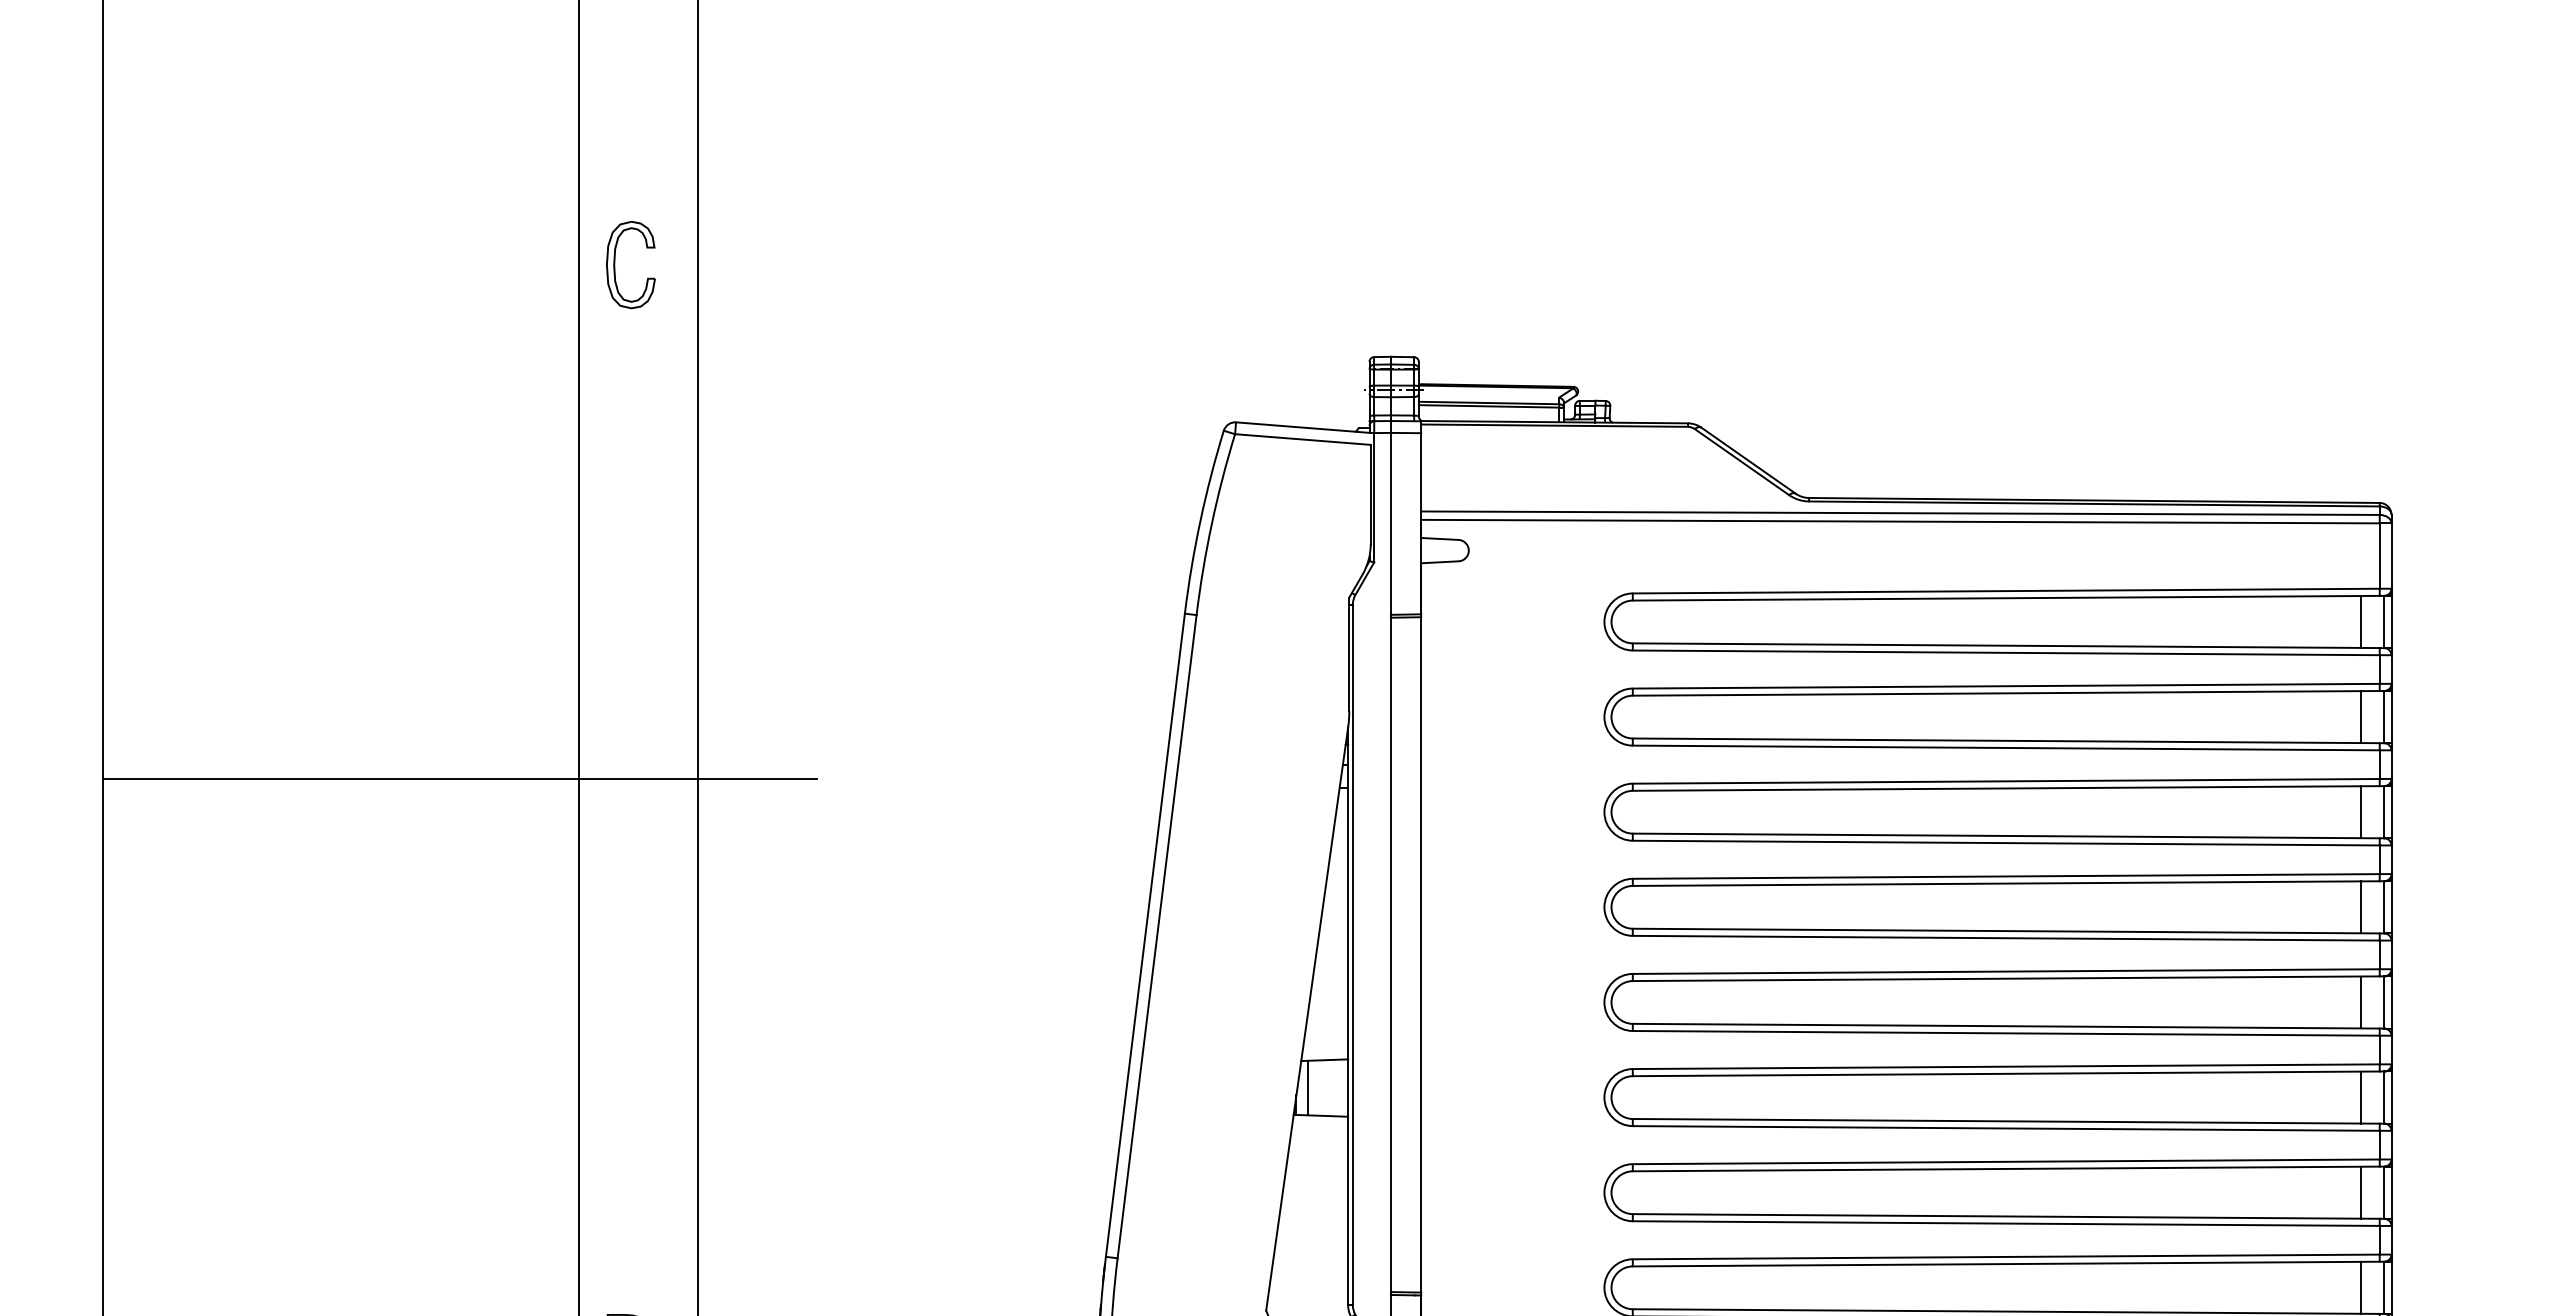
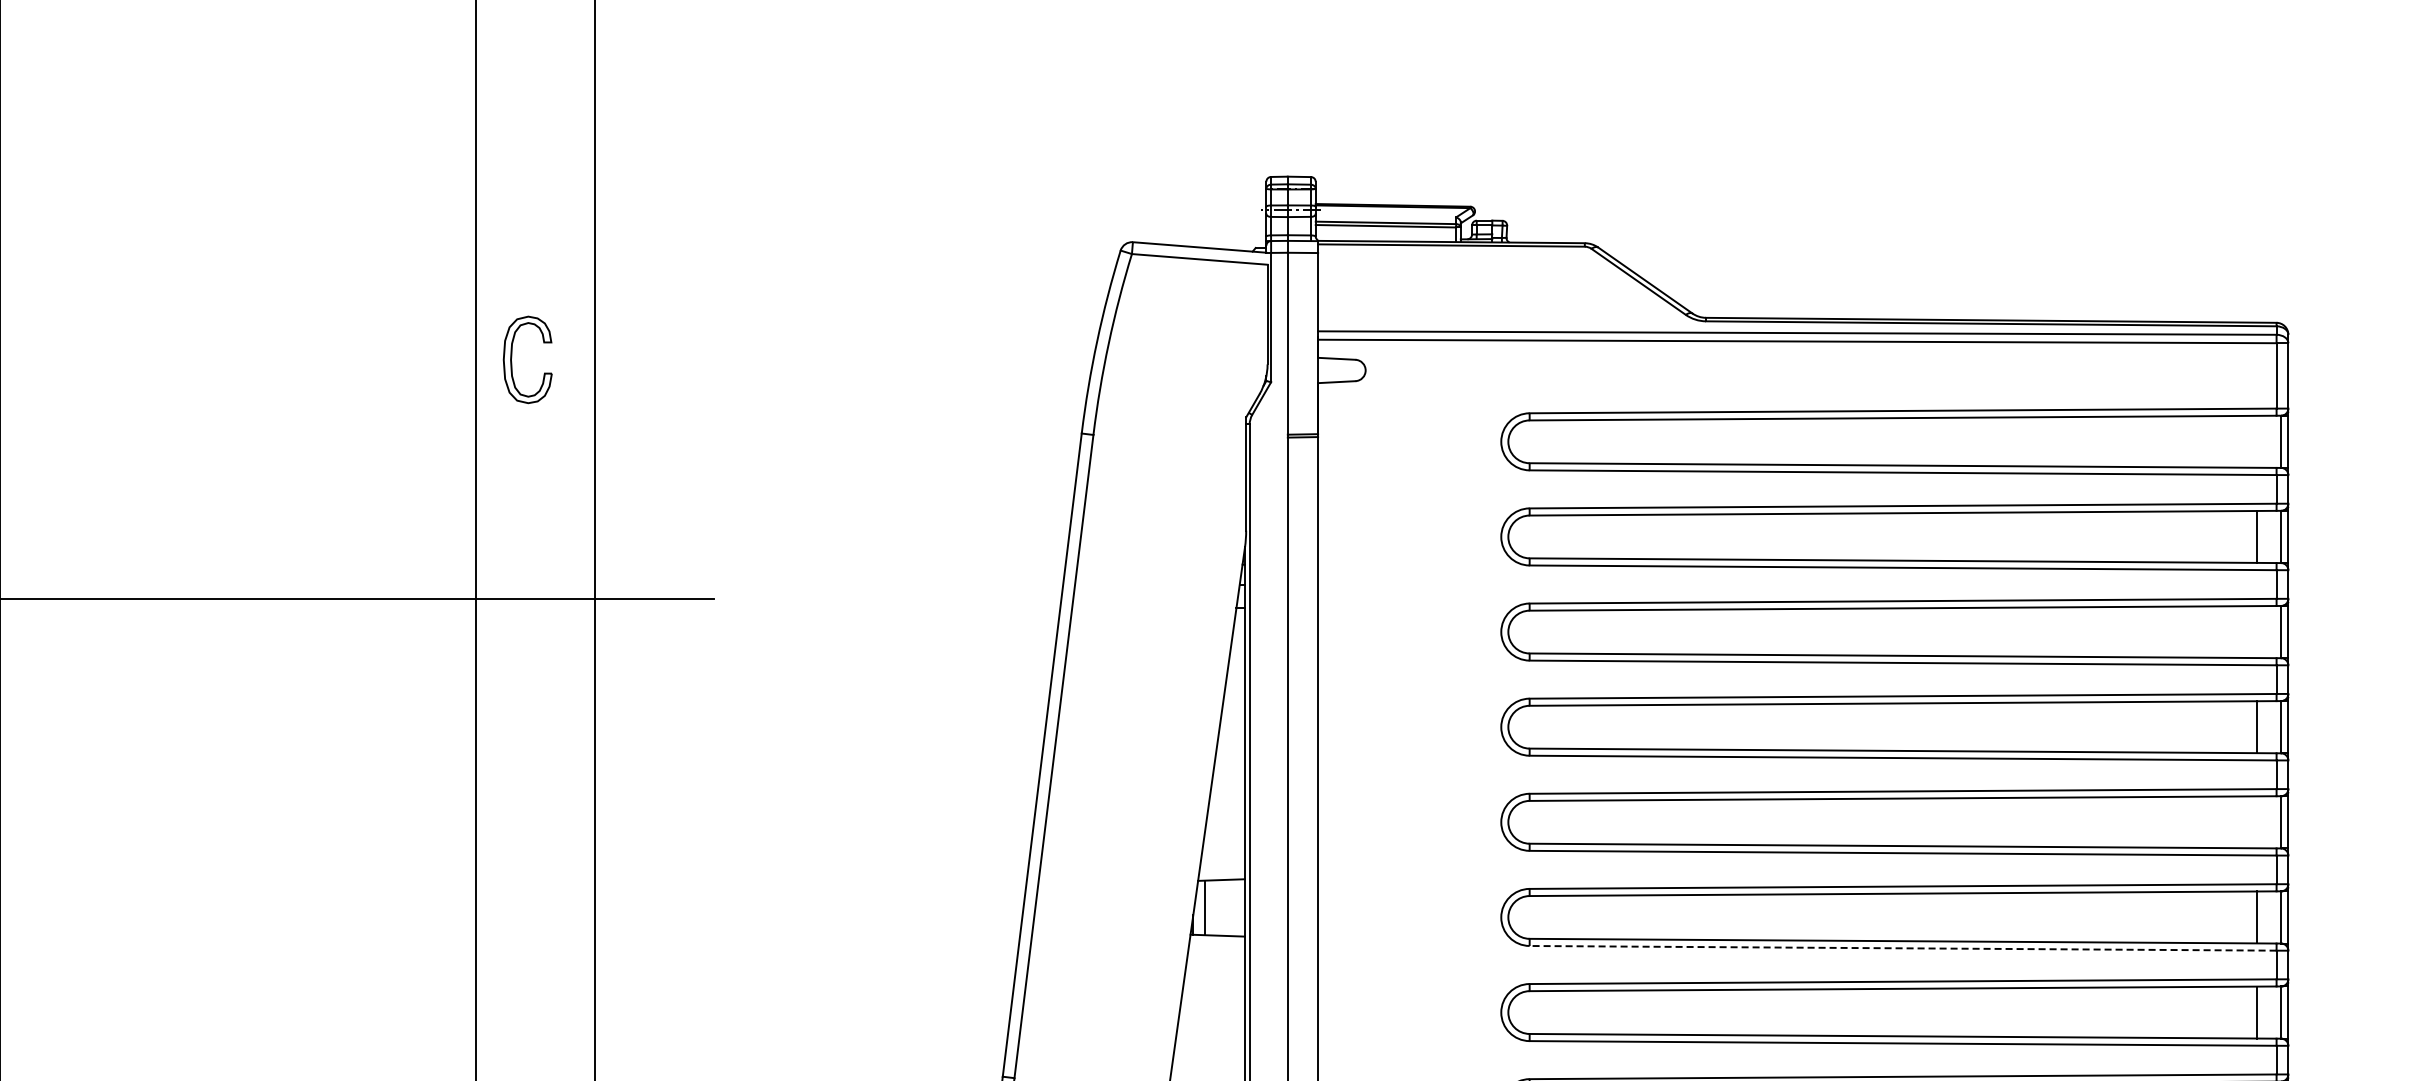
part: (615, 264) -> (512, 359), moved
line: (2360, 621) -> (2257, 441), removed
line: (2360, 812) -> (2257, 632), removed
line: (2360, 1002) -> (2257, 822), removed
line: (2005, 1128) -> (1902, 948), solid -> dashed

